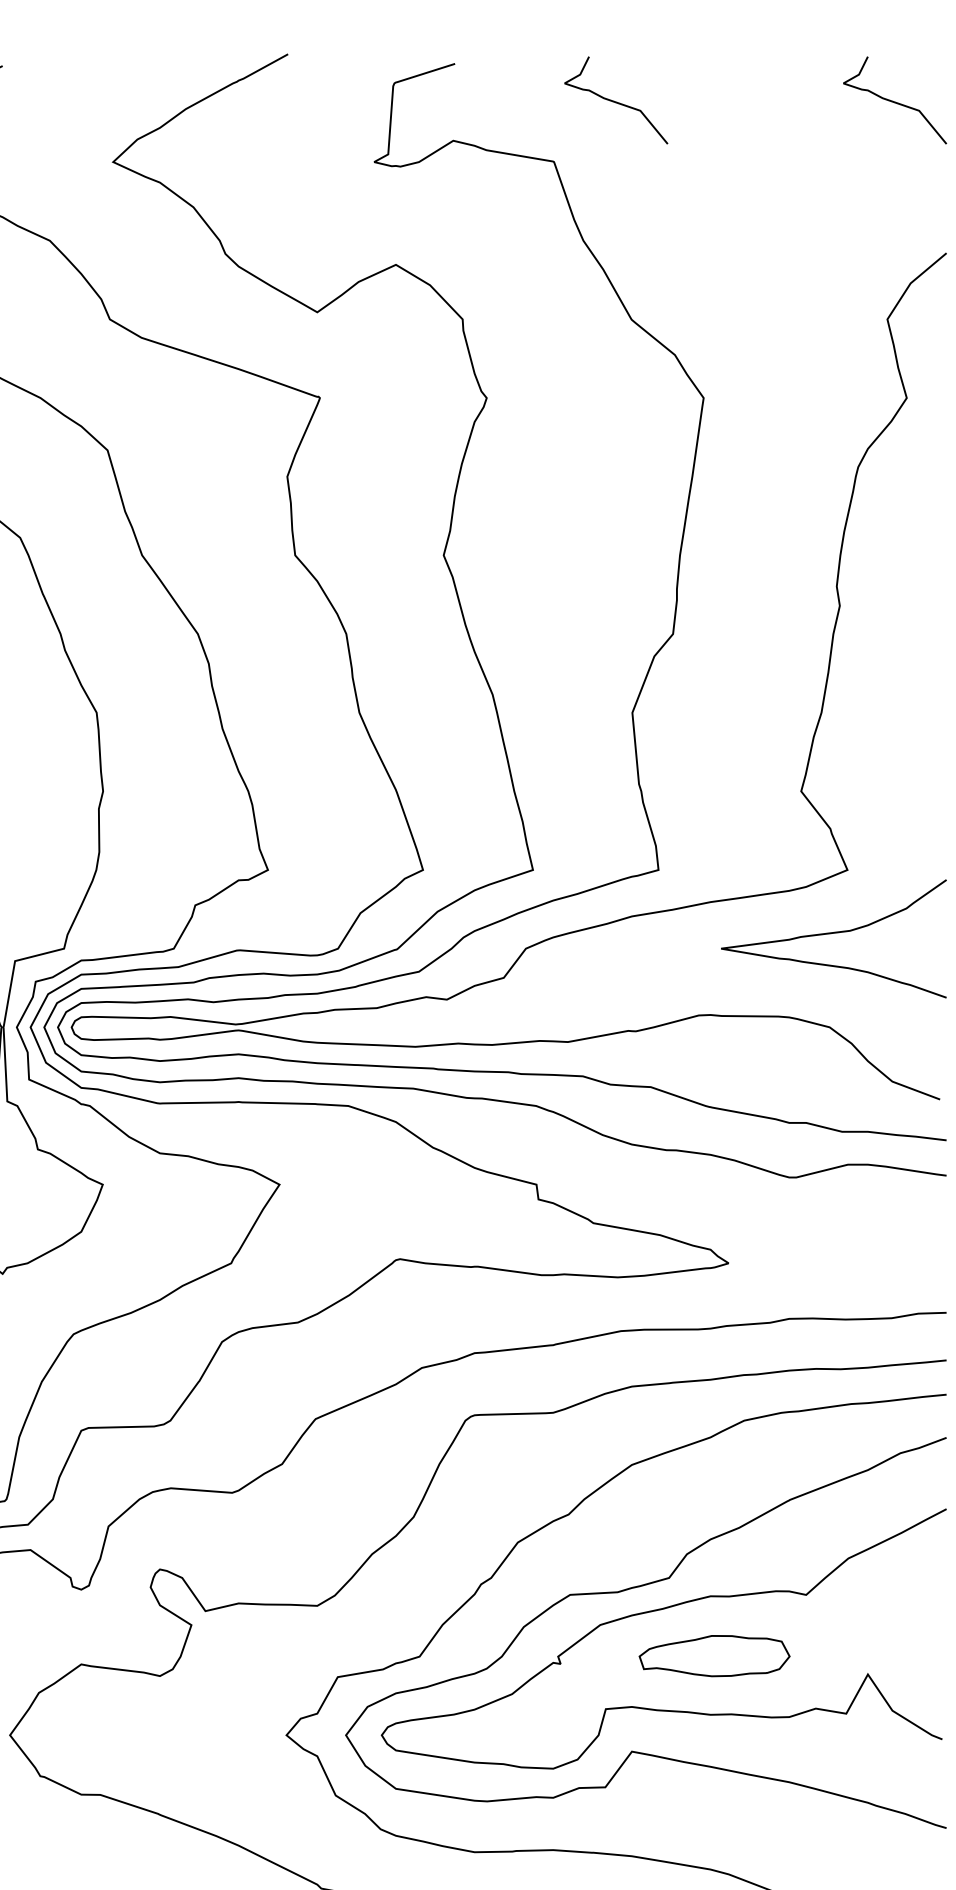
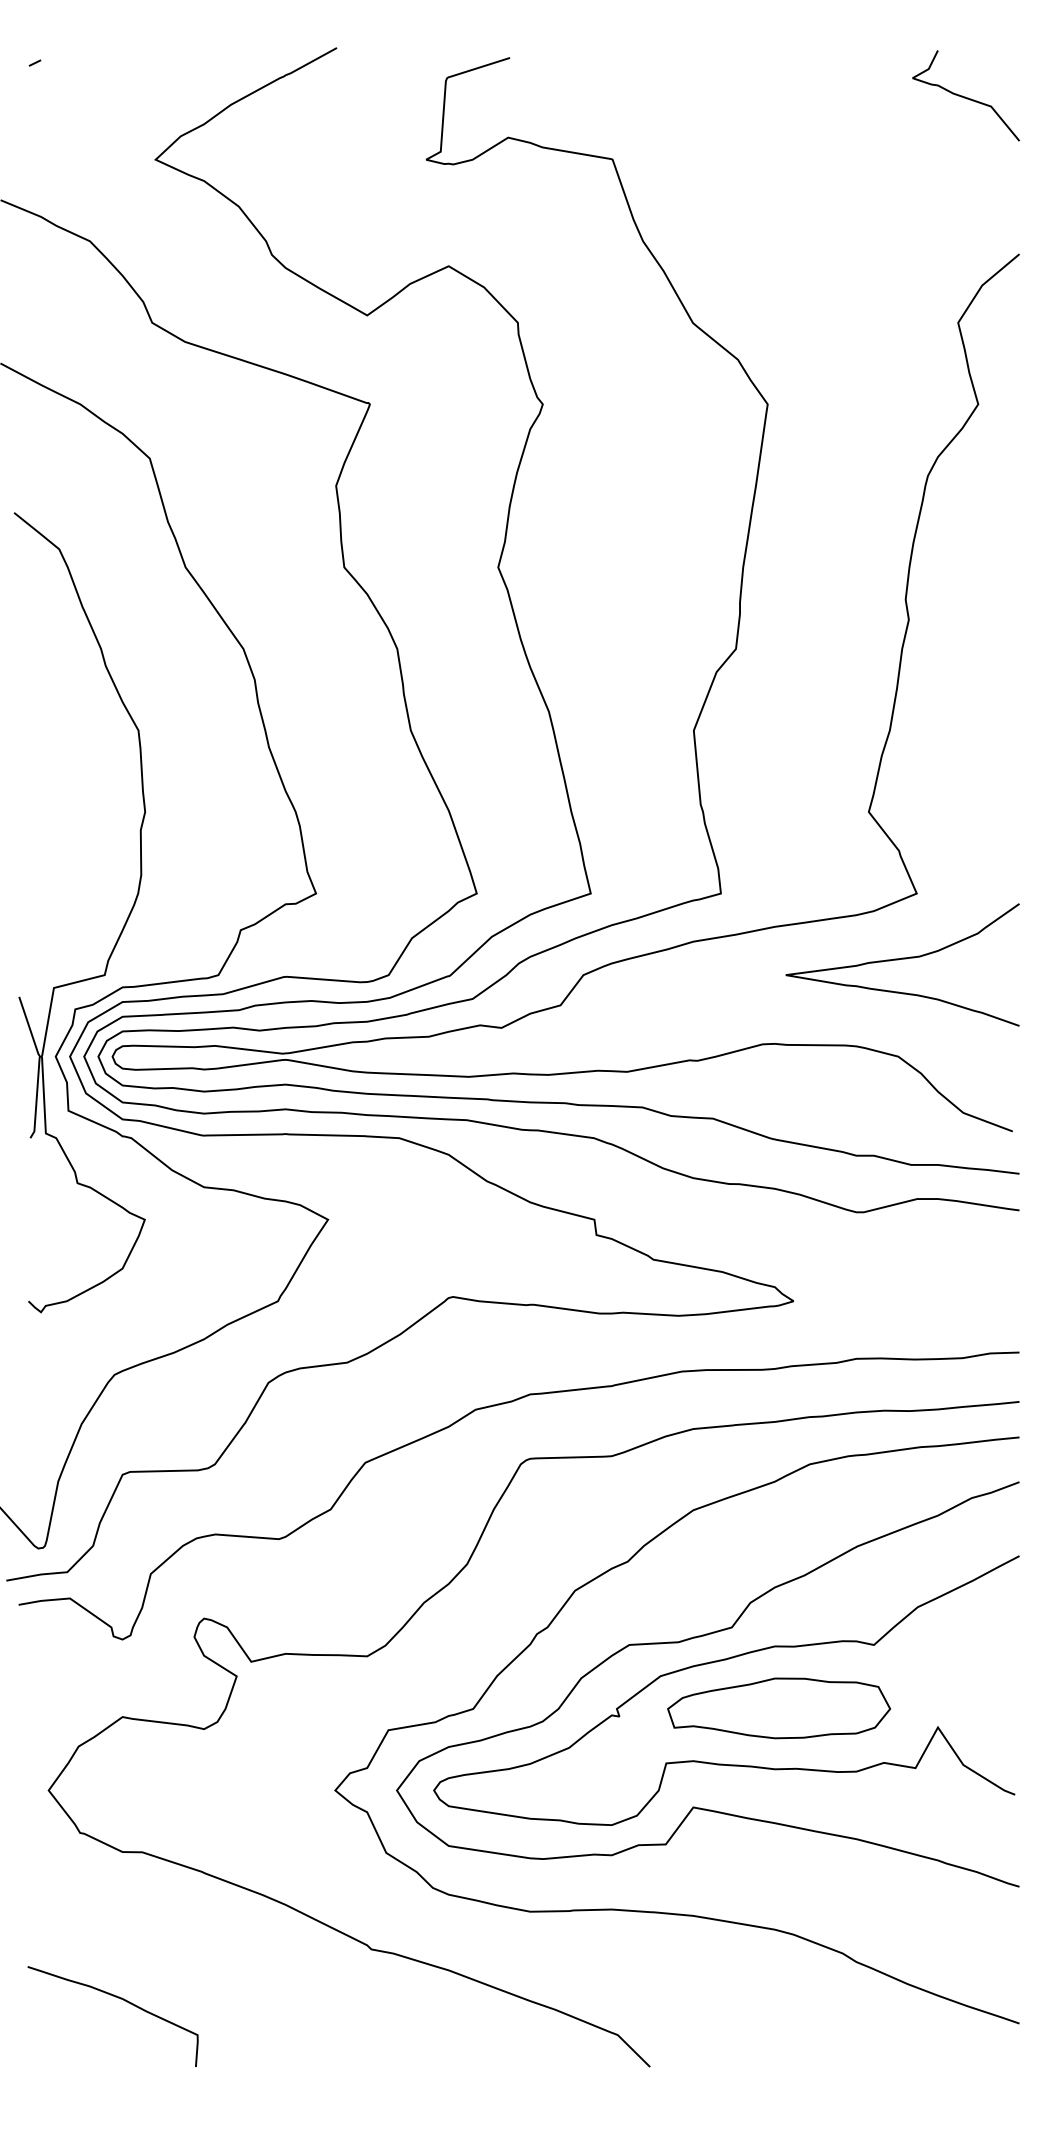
curve: (615, 101) -> (676, 96), removed
part: (714, 1656) -> (778, 1708), size x1.43

